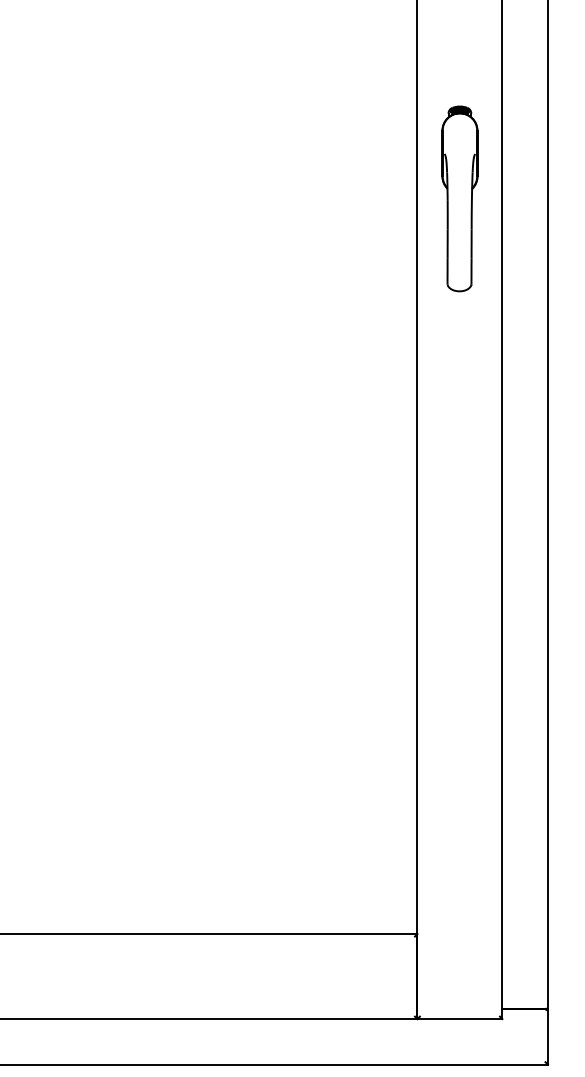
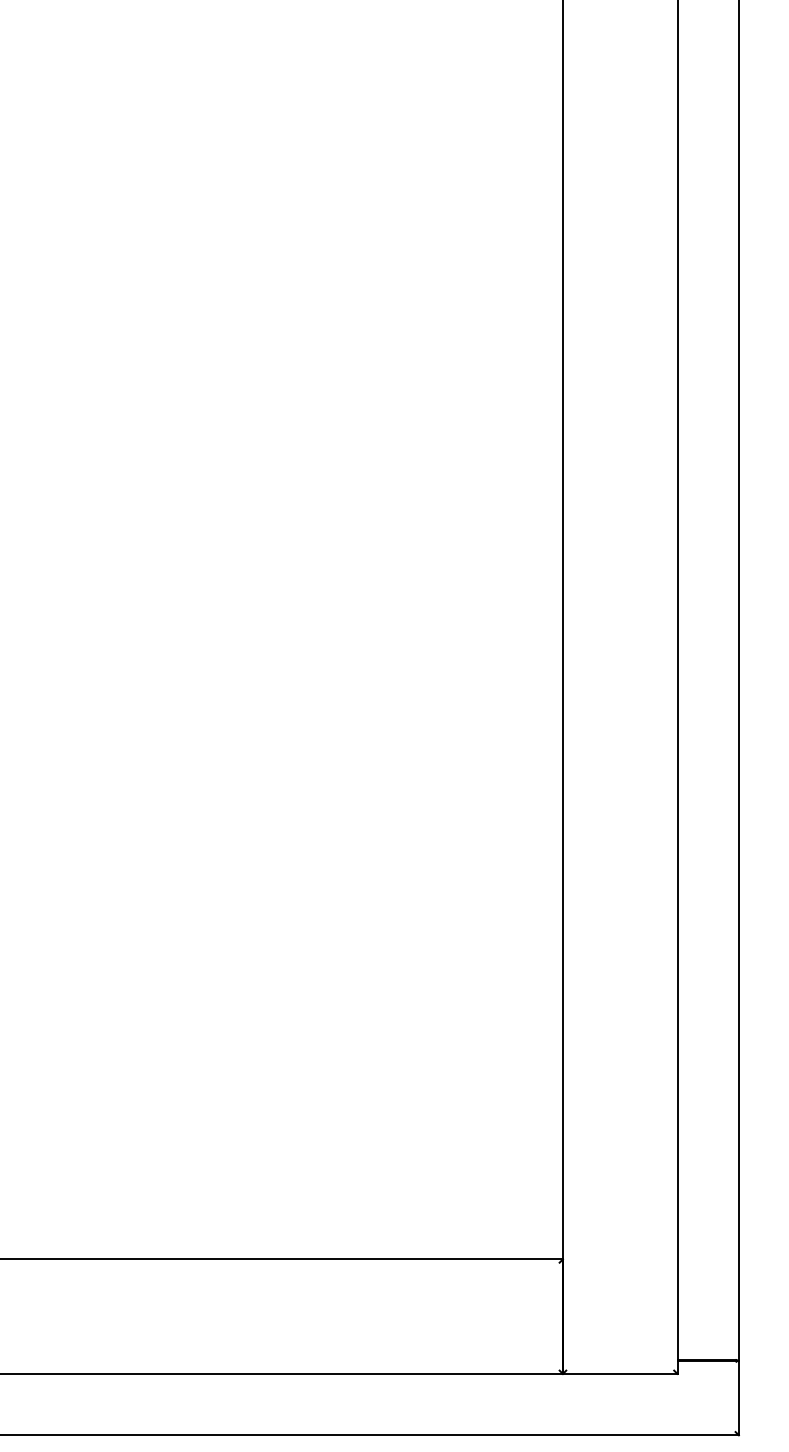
part: (459, 198) -> (619, 267), removed

